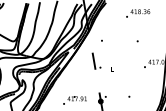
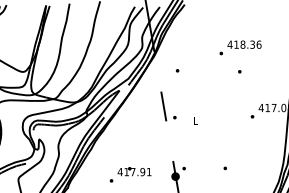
text: (138, 13) -> (241, 47), moved

